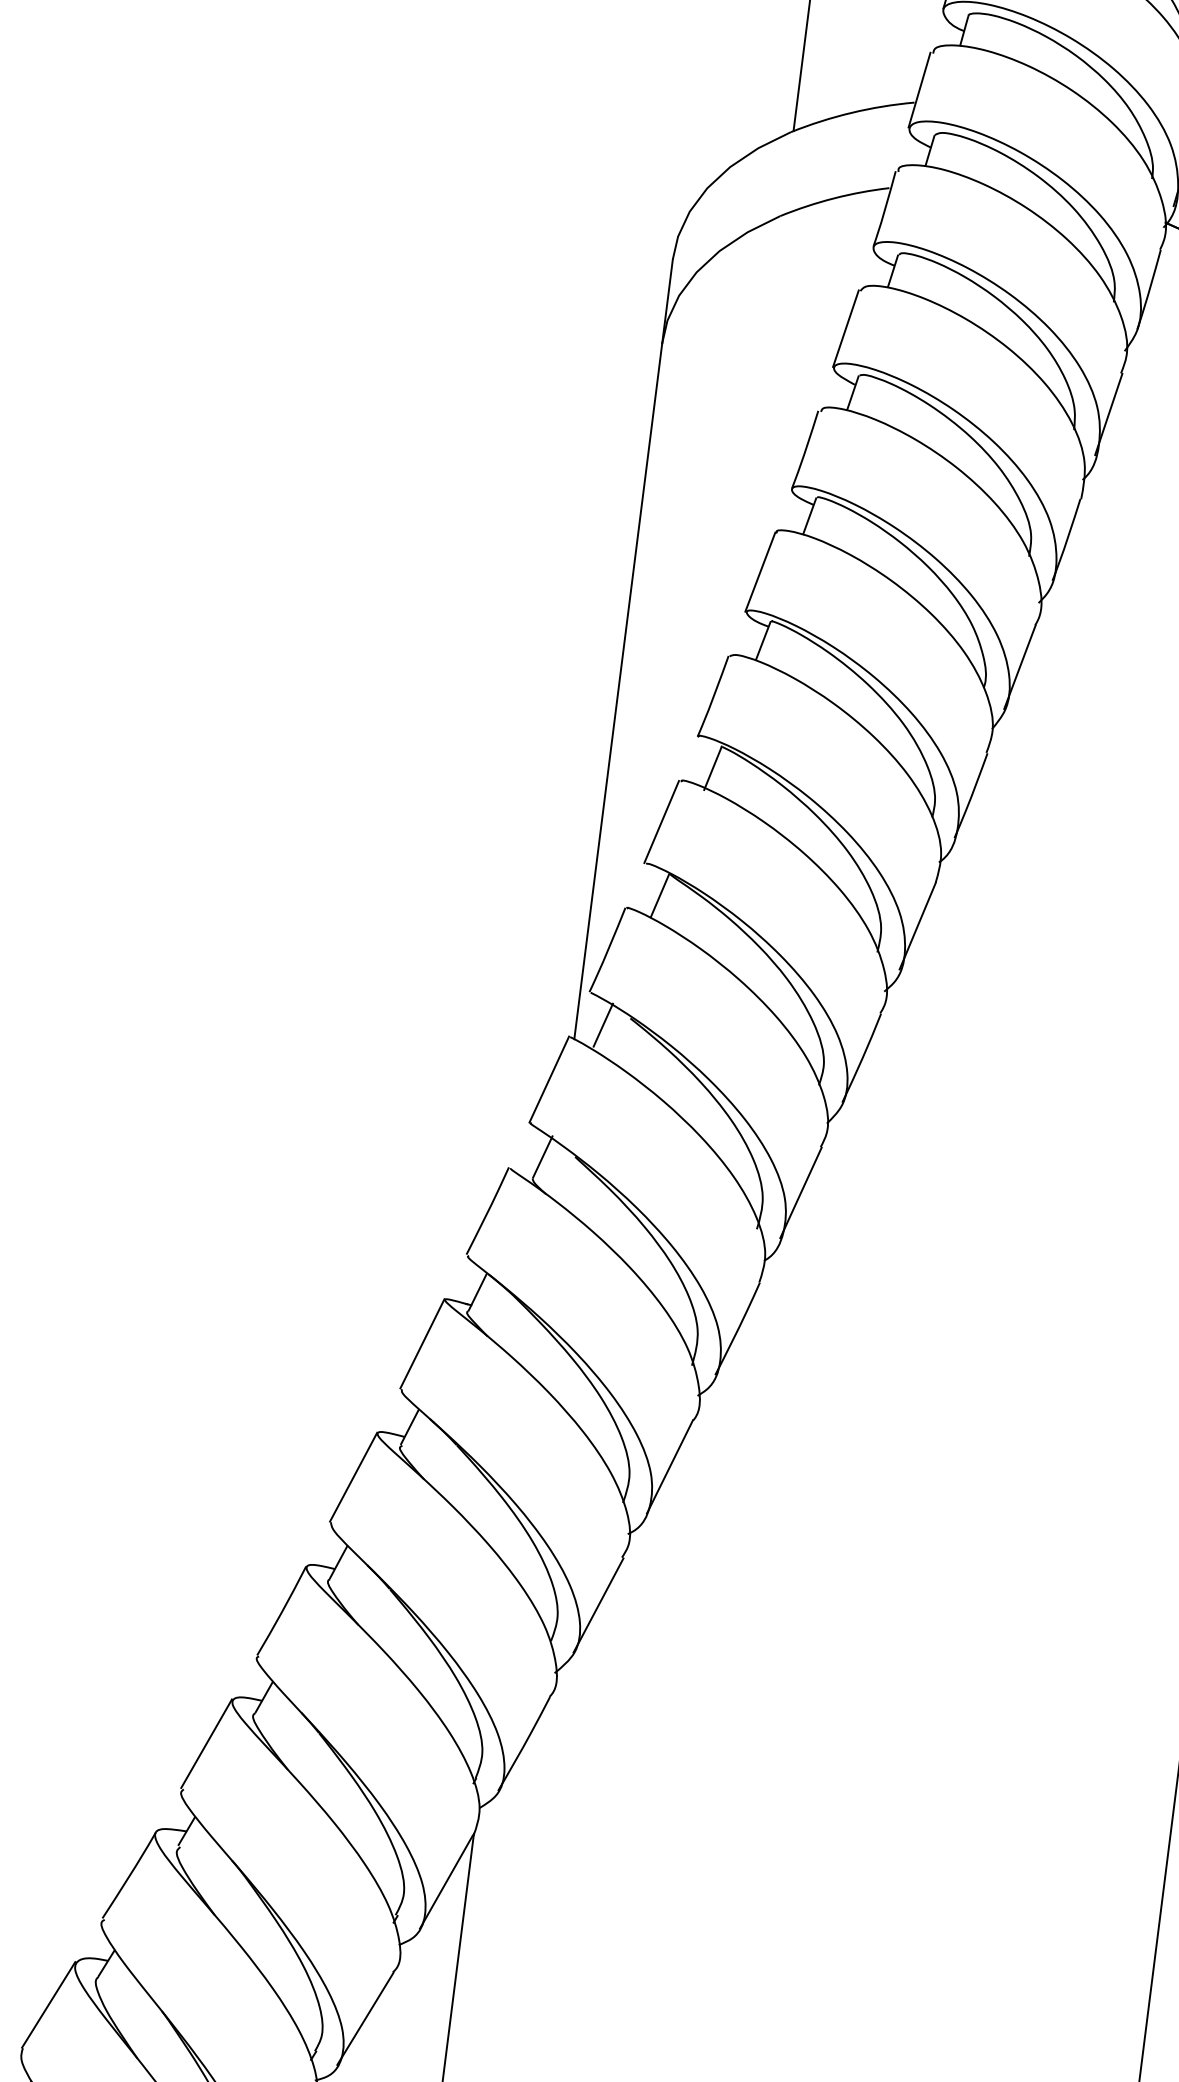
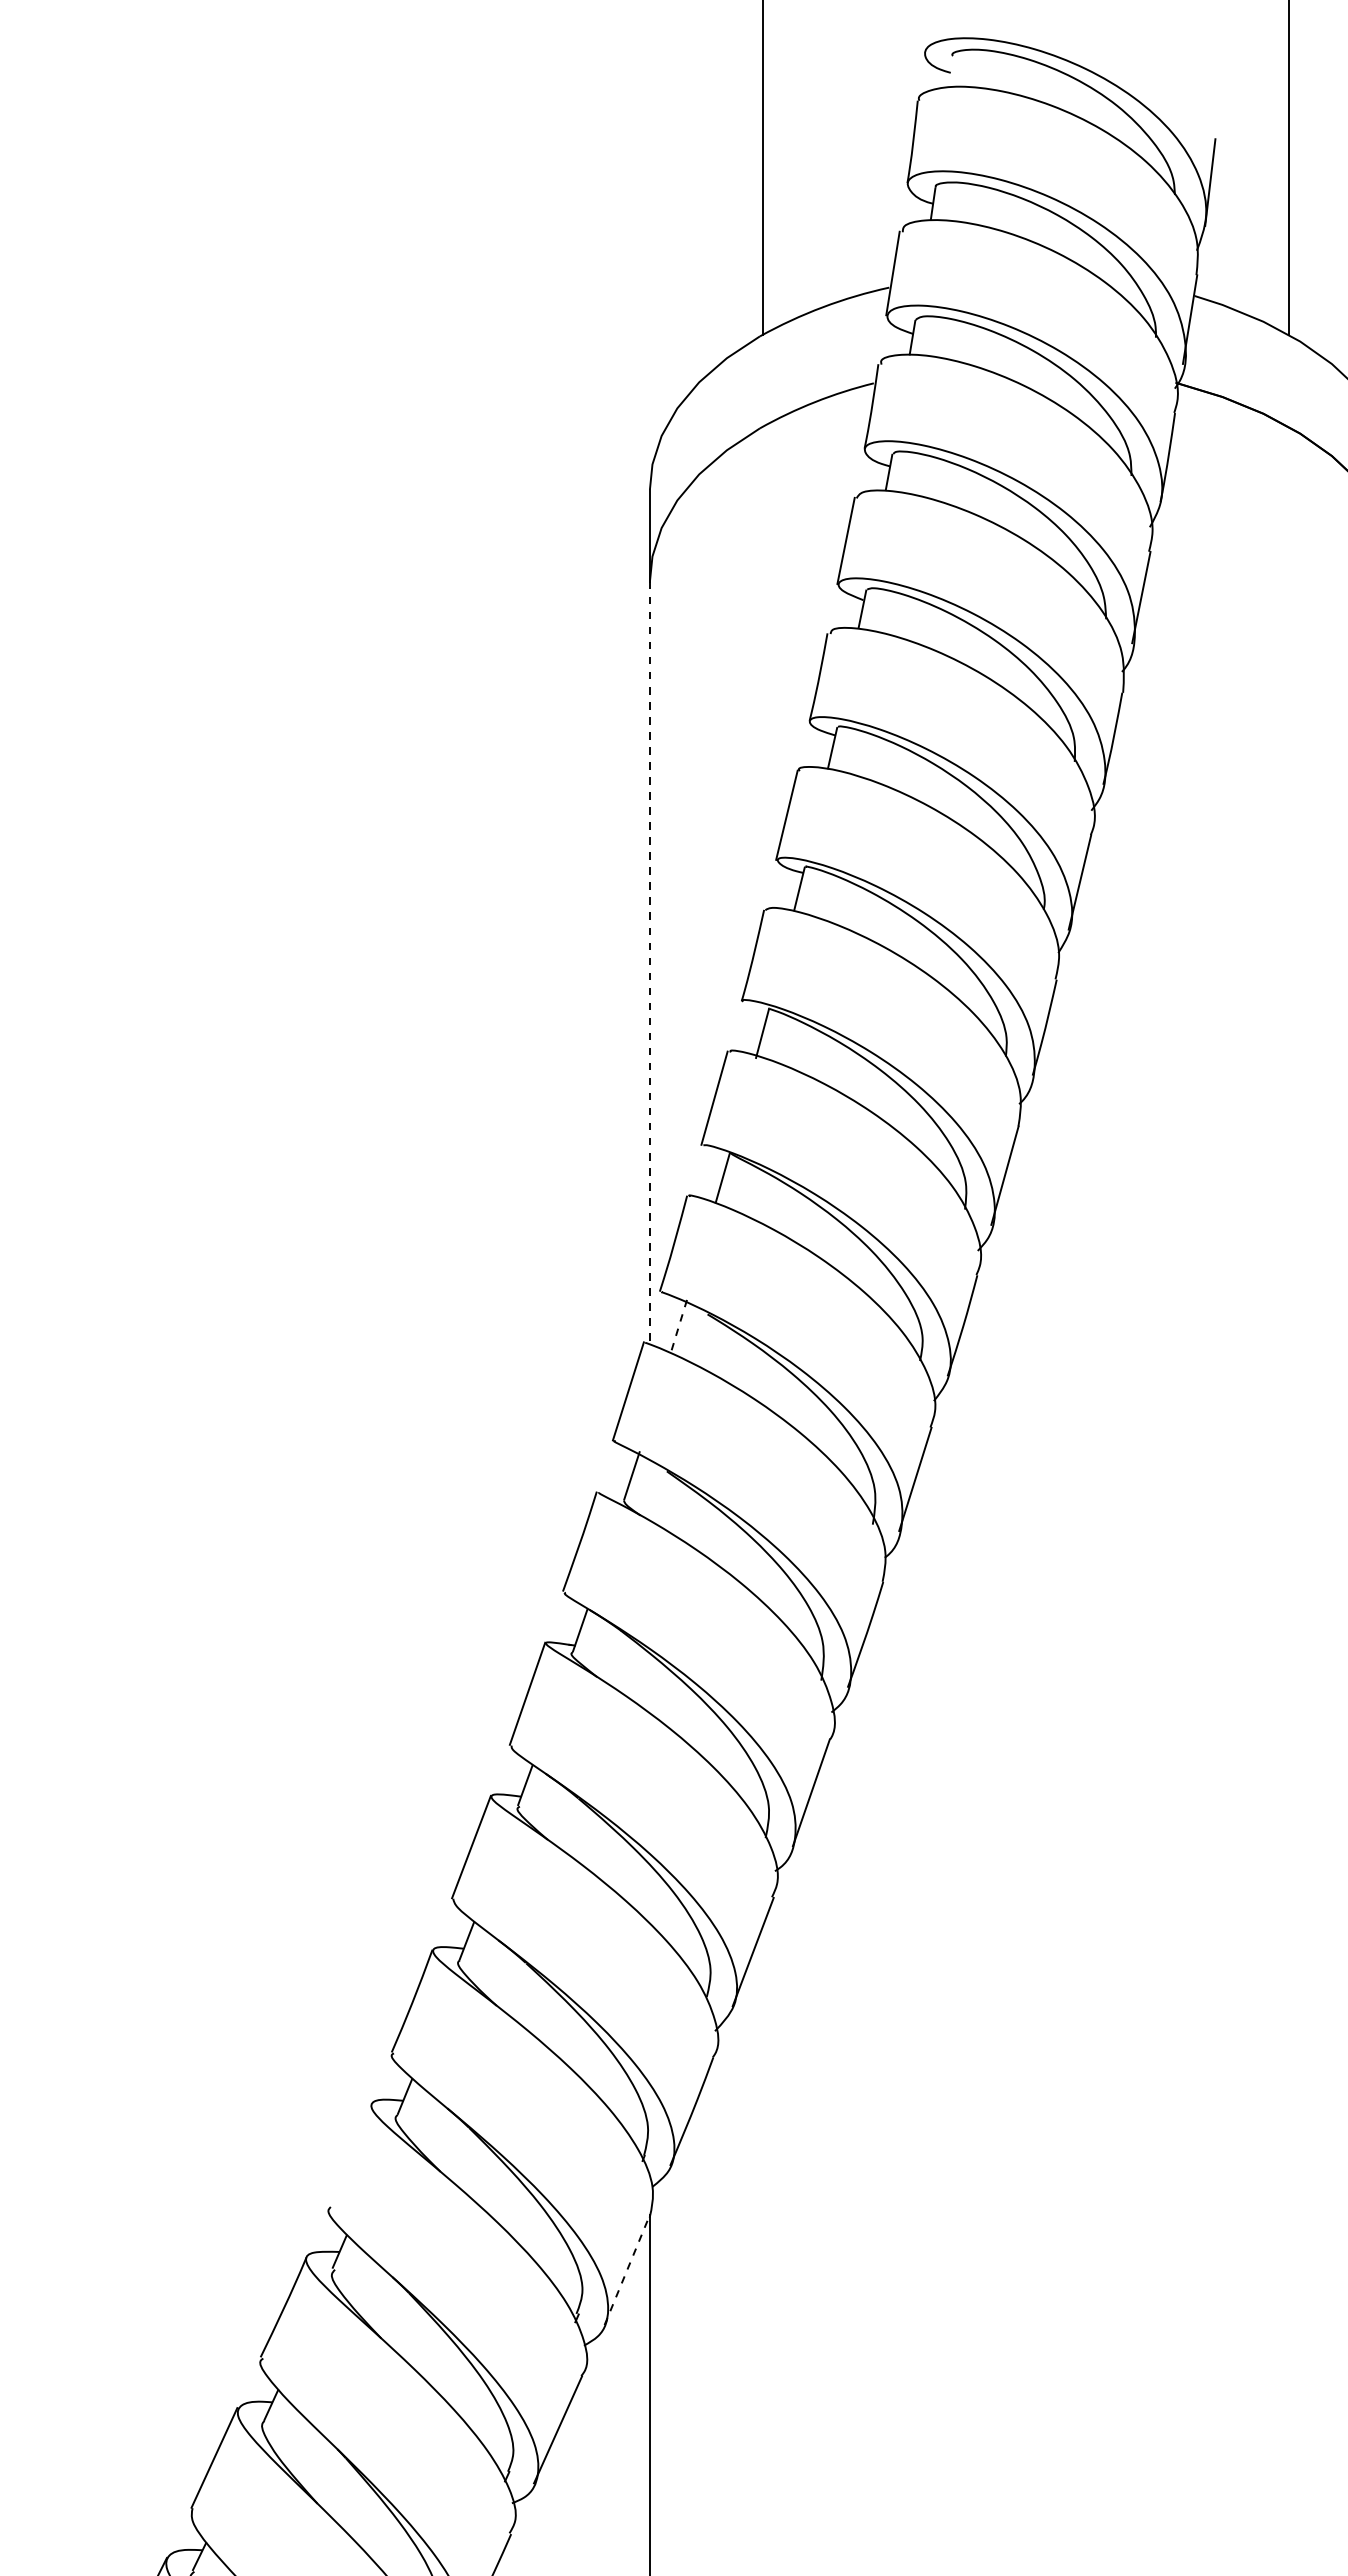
line: (617, 691) -> (649, 963), solid -> dashed
line: (603, 1025) -> (679, 1325), solid -> dashed
line: (205, 1743) -> (348, 2154), removed
line: (446, 1881) -> (626, 2270), solid -> dashed

